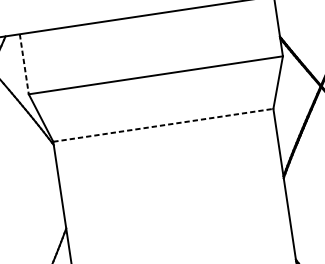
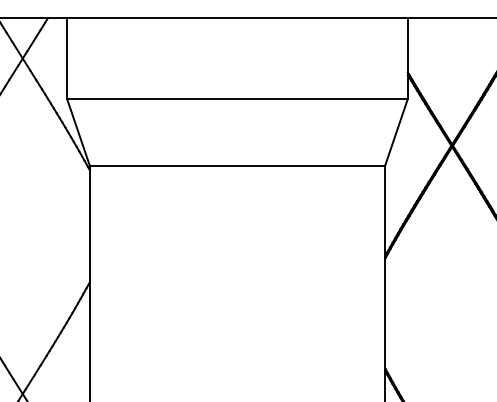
line: (24, 64) -> (67, 59), dashed -> solid
line: (163, 125) -> (237, 165), dashed -> solid

